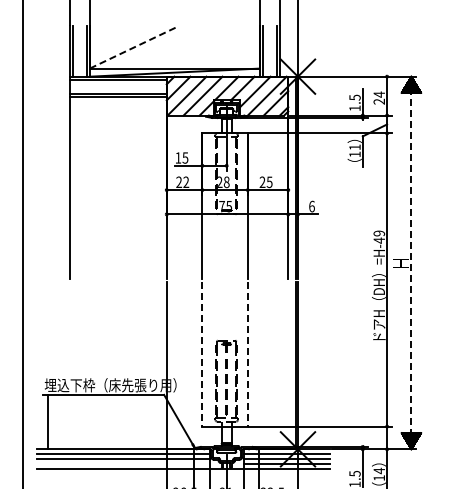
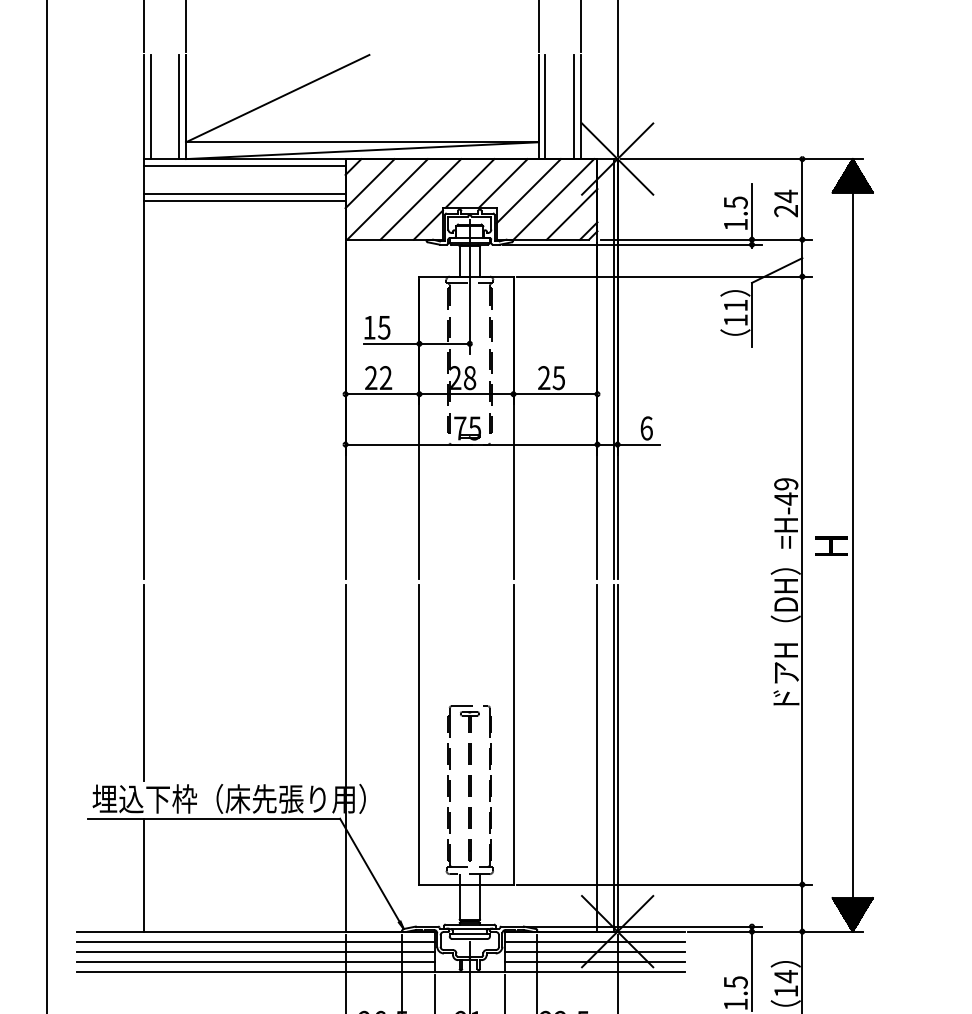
line: (134, 47) -> (278, 98), dashed -> solid
line: (411, 263) -> (852, 546), dashed -> solid
line: (69, 329) -> (143, 683), added
line: (202, 354) -> (419, 735), dashed -> solid
line: (247, 354) -> (512, 735), dashed -> solid
line: (288, 365) -> (597, 757), added
line: (47, 421) -> (143, 873), moved
line: (123, 463) -> (255, 961), added

